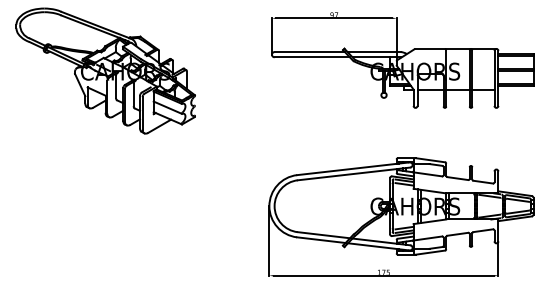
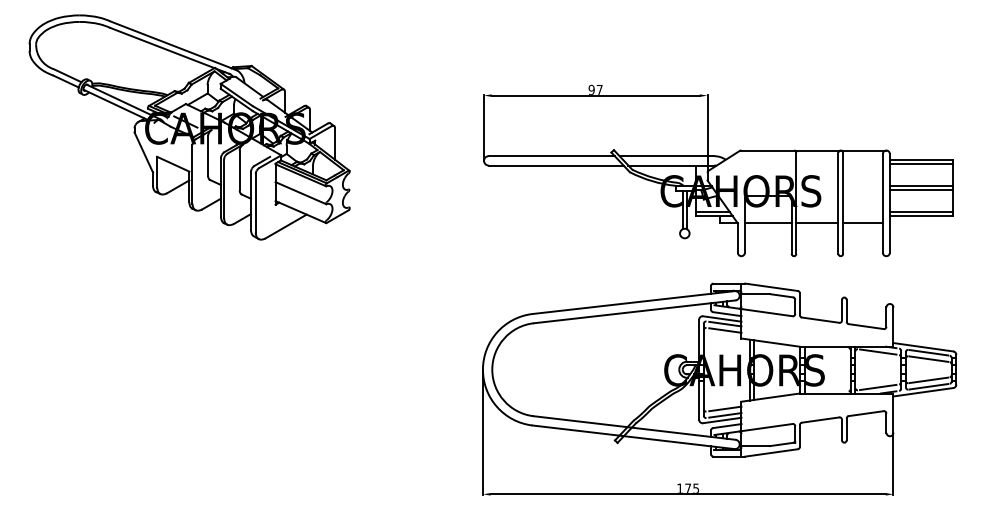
part: (402, 60) -> (717, 171), moved

